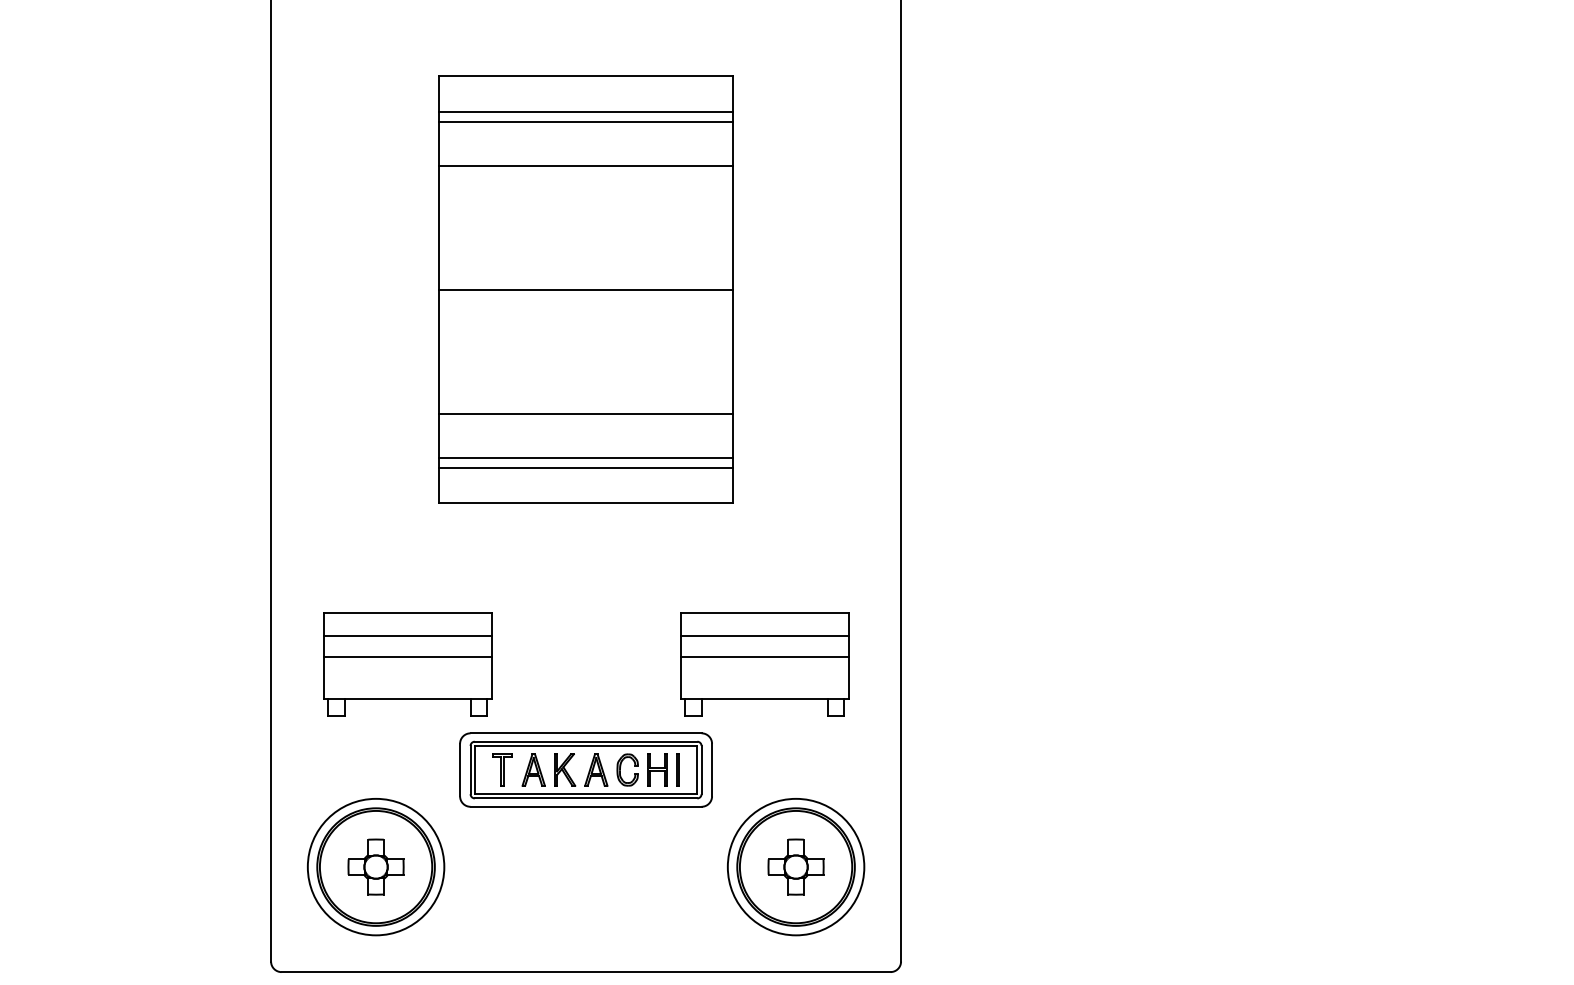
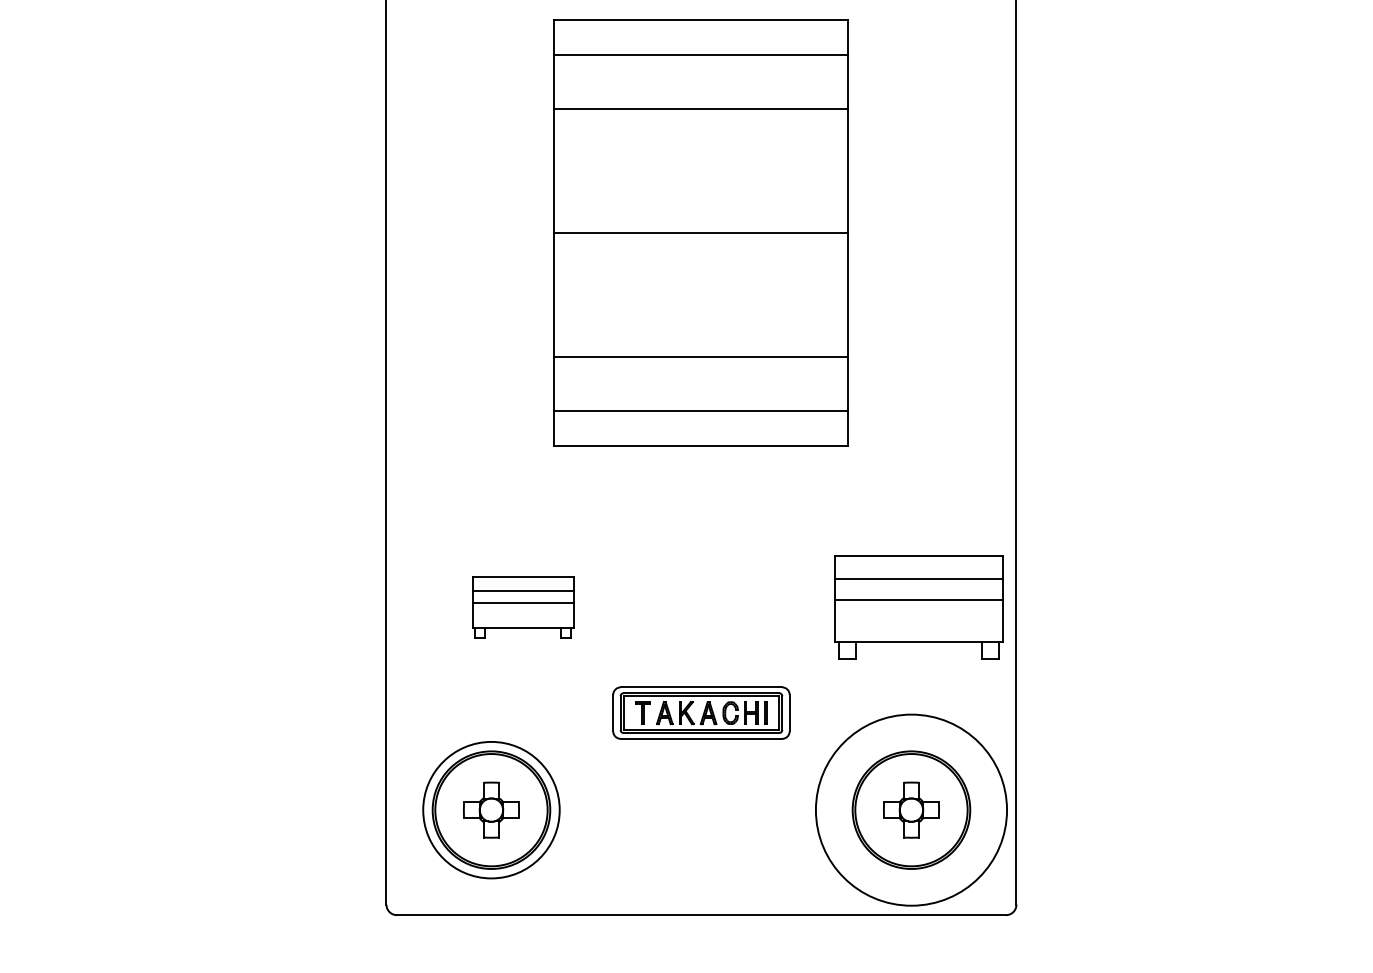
line: (586, 121) -> (701, 64), removed
line: (586, 457) -> (701, 400), removed
part: (407, 664) -> (522, 607), size x0.6
part: (764, 664) -> (918, 607), moved
part: (585, 769) -> (700, 712), size x0.7
circle: (795, 866) -> (910, 809), size x1.4

